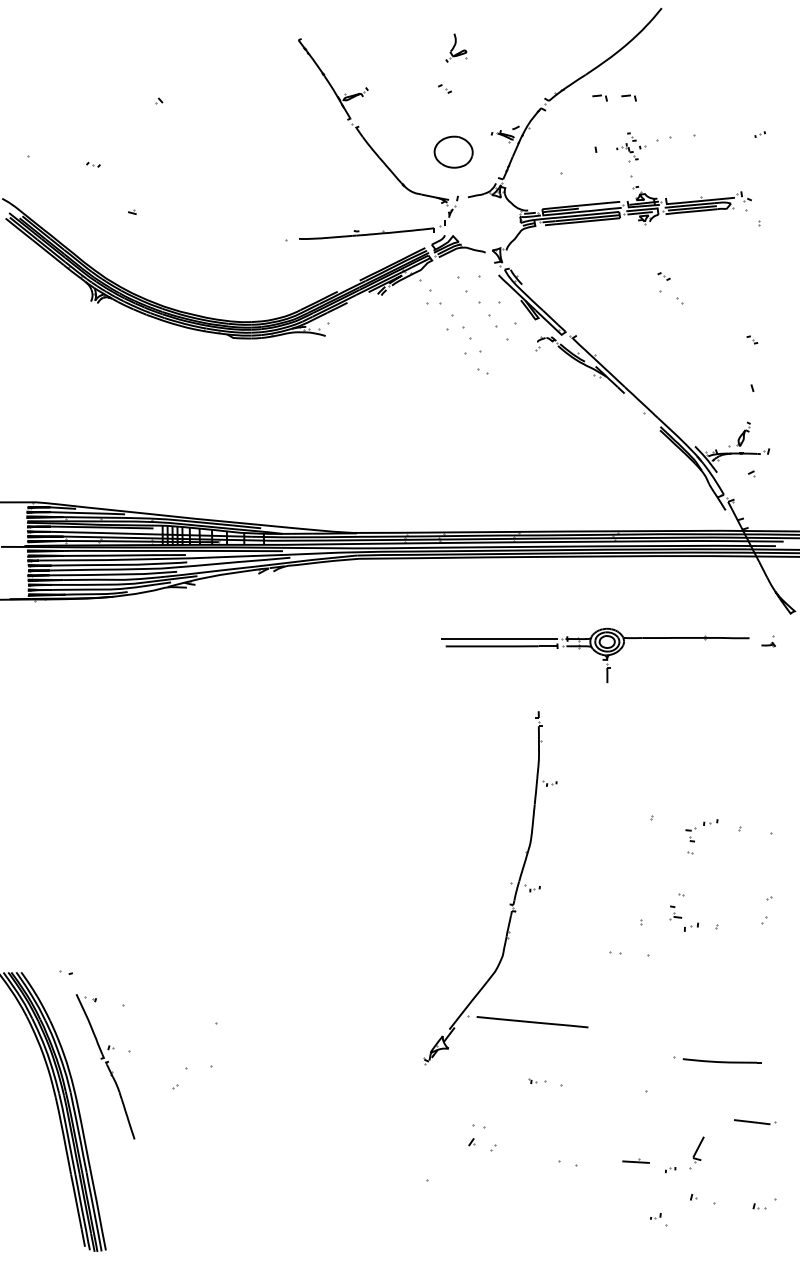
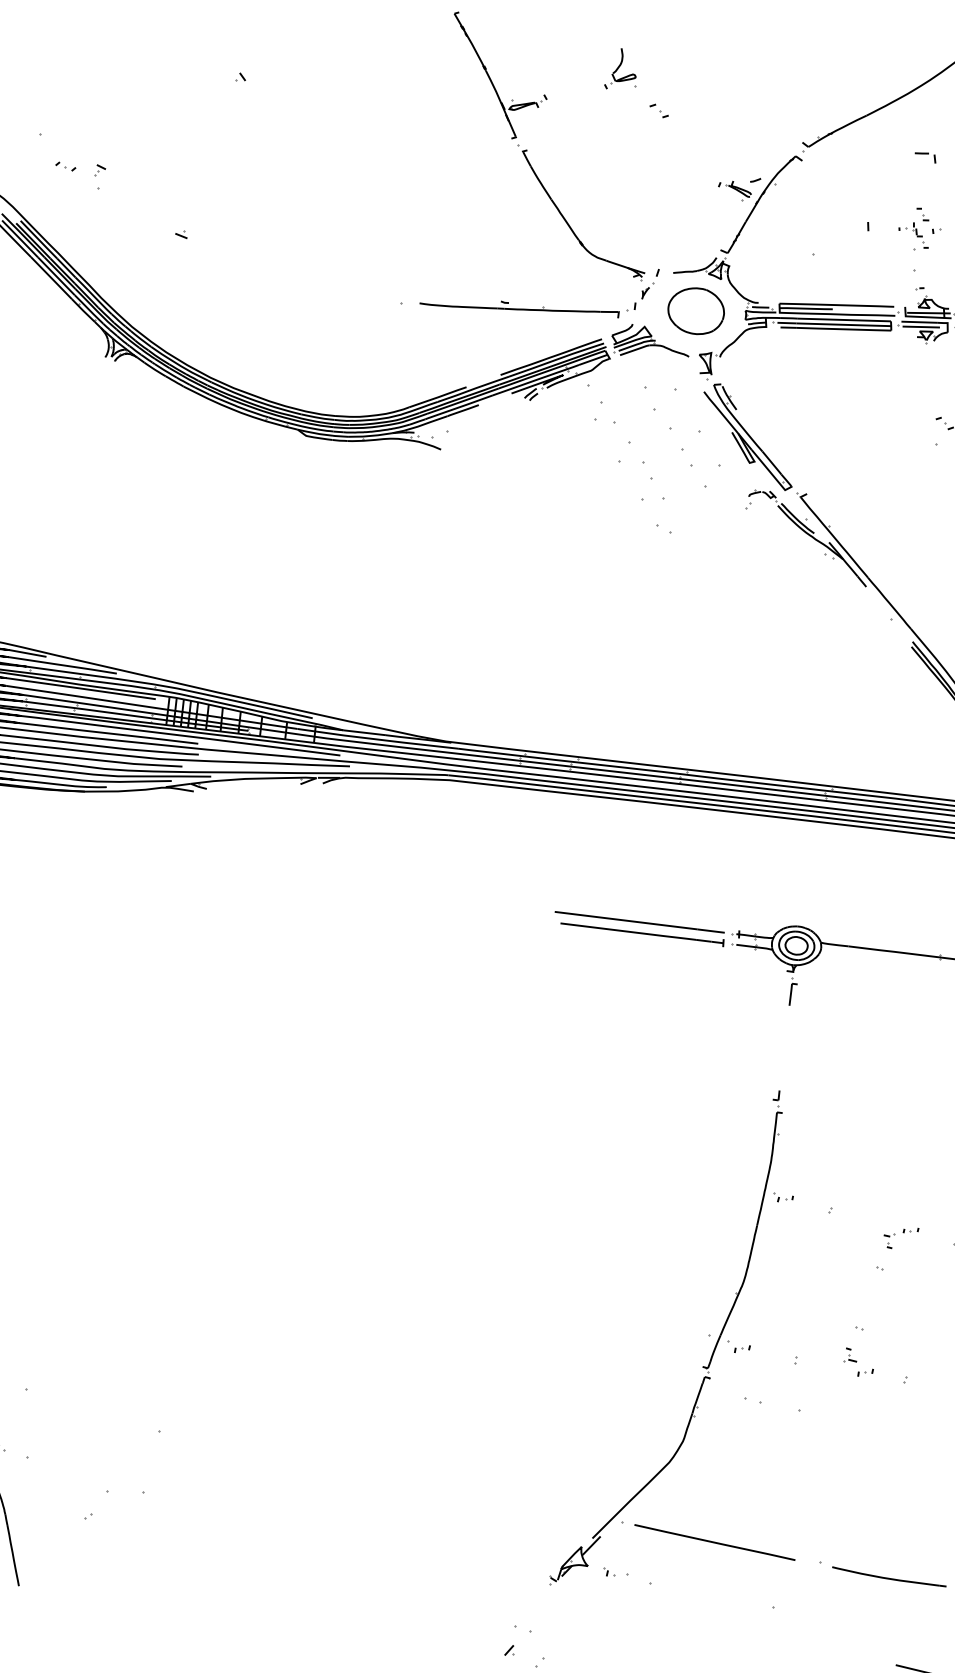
part: (456, 47) -> (622, 68), moved
part: (599, 97) -> (882, 151), removed
part: (453, 151) -> (696, 310), moved
part: (93, 164) -> (65, 166), moved
part: (71, 179) -> (98, 176), added
part: (701, 830) -> (900, 1237), size x0.71
part: (510, 883) -> (707, 1336), moved
part: (683, 918) -> (858, 1362), size x0.71

